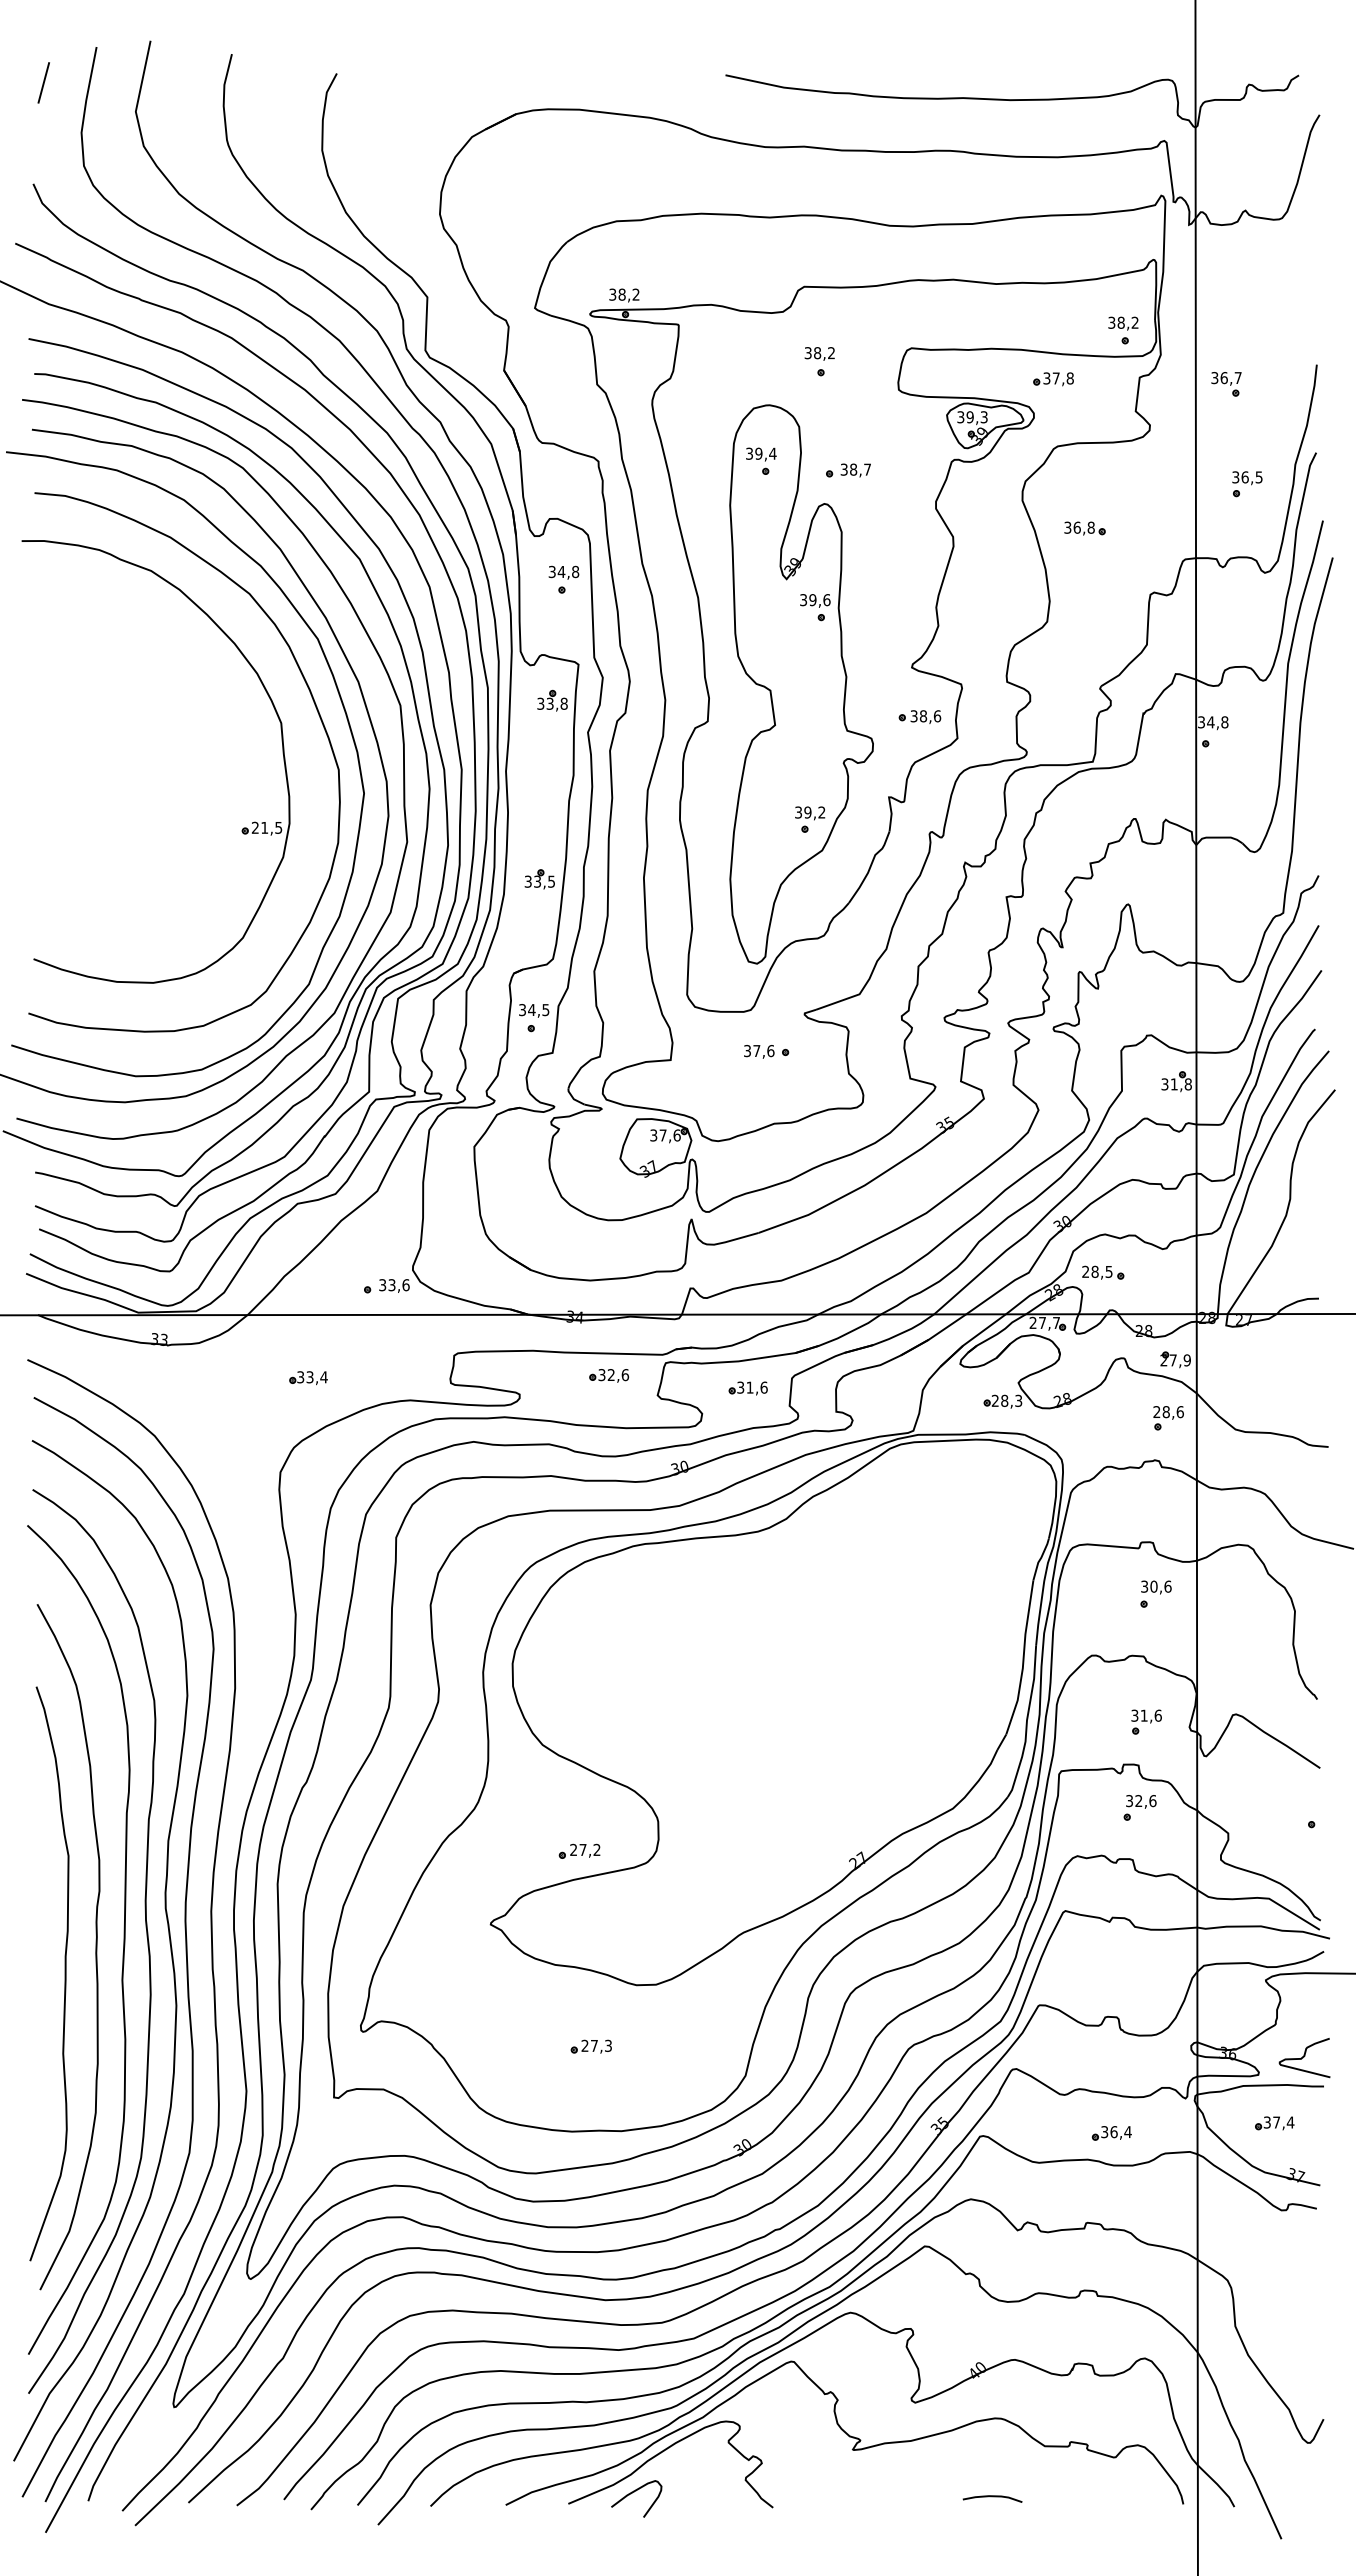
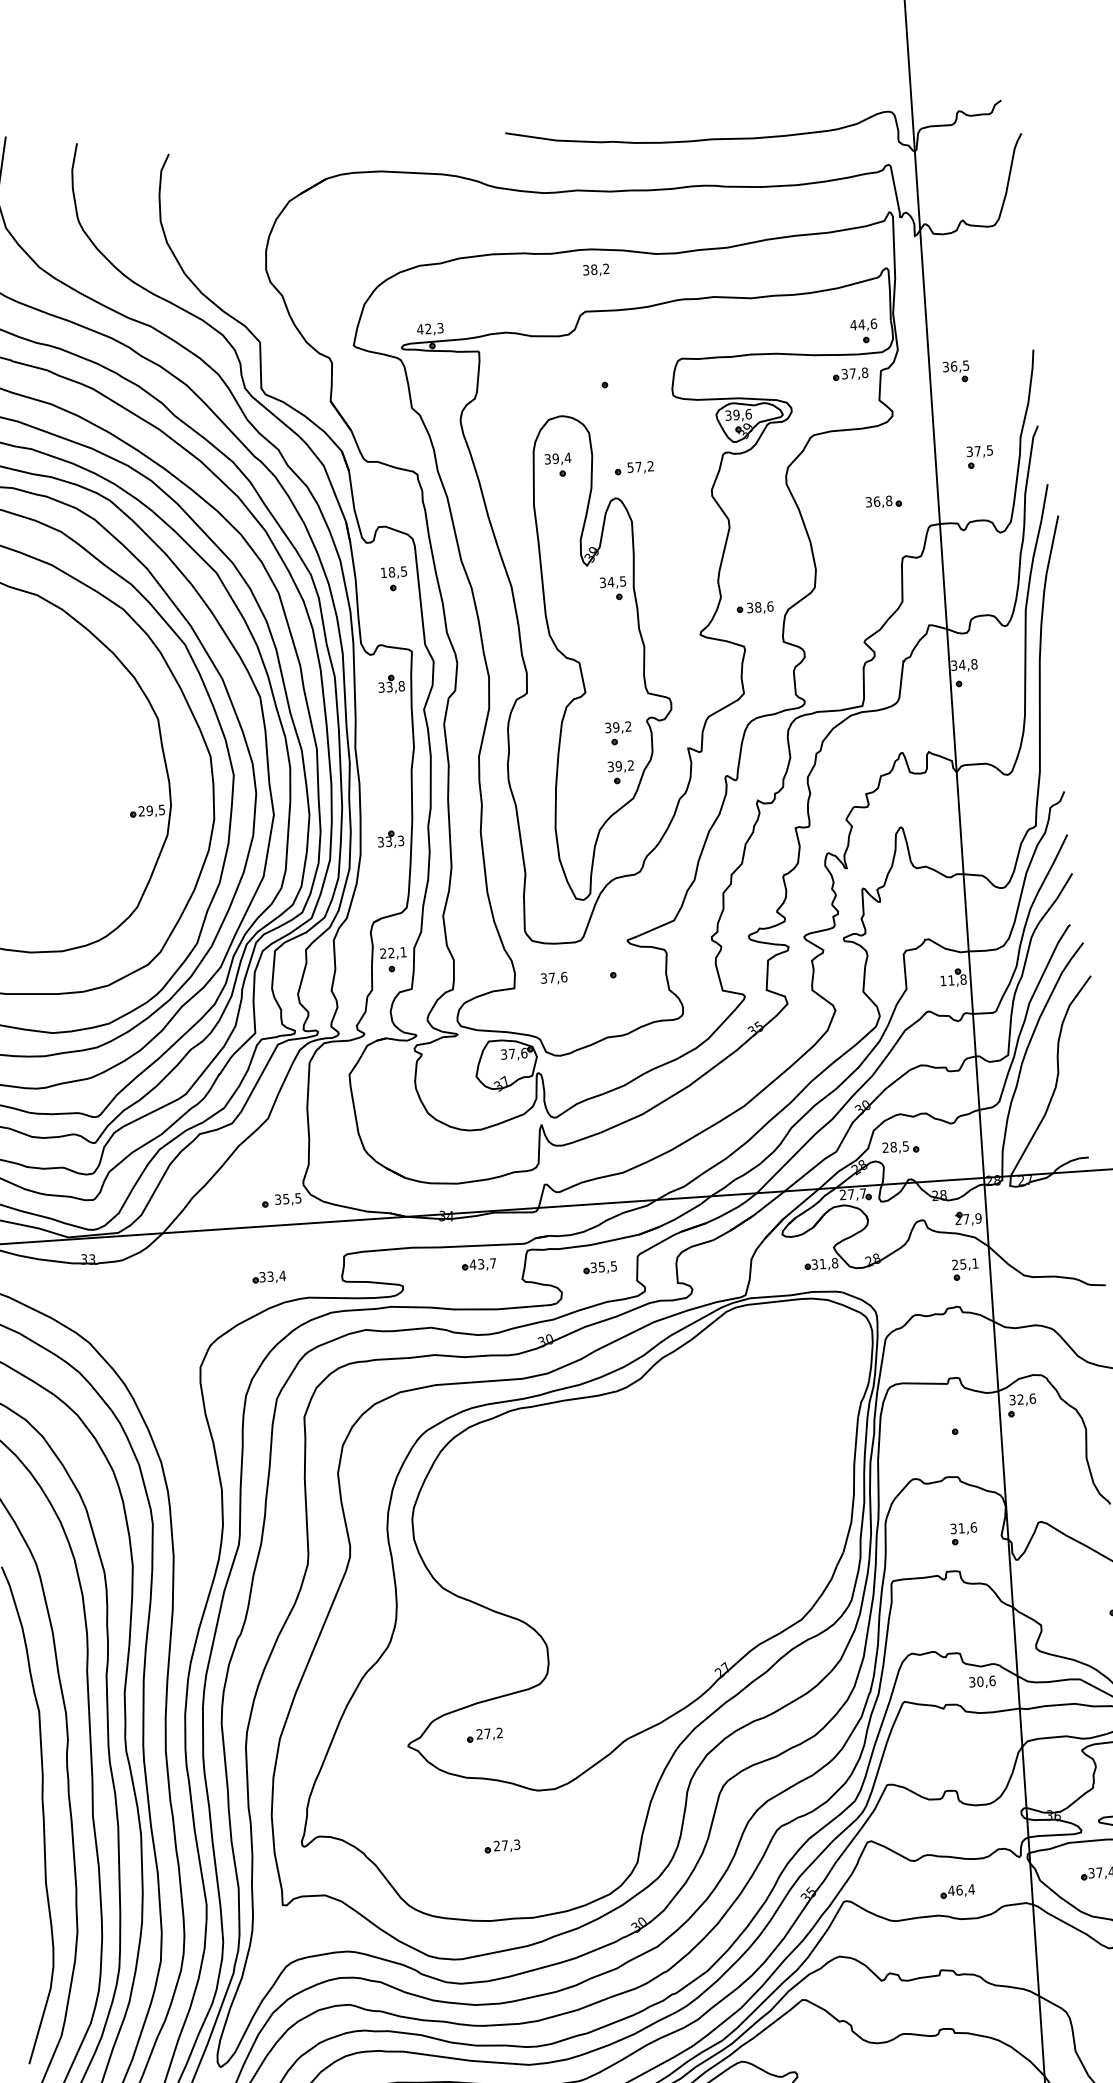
text: (624, 294) -> (430, 328), 38,2 -> 42,3
text: (1123, 322) -> (863, 324), 38,2 -> 44,6
text: (819, 353) -> (595, 269), moved
text: (1237, 378) -> (965, 366), 36,7 -> 36,5
part: (1053, 379) -> (850, 374), moved
text: (983, 417) -> (748, 414), 39,3 -> 39,6
text: (855, 469) -> (640, 466), 38,7 -> 57,2
text: (1244, 477) -> (977, 451), 36,5 -> 37,5
part: (1084, 528) -> (883, 501), moved
text: (563, 571) -> (393, 571), 34,8 -> 18,5
text: (819, 600) -> (616, 582), 39,6 -> 34,5
part: (919, 716) -> (754, 607), moved
part: (810, 774) -> (618, 733), added
text: (264, 827) -> (149, 810), 21,5 -> 29,5
text: (551, 880) -> (400, 839), 33,5 -> 33,3
text: (534, 1010) -> (393, 953), 34,5 -> 22,1
text: (759, 1051) -> (554, 978), moved
text: (1164, 1084) -> (942, 981), 31,8 -> 11,8
text: (398, 1285) -> (291, 1198), 33,6 -> 35,5
text: (613, 1375) -> (483, 1264), 32,6 -> 43,7
part: (308, 1378) -> (269, 1277), moved
text: (756, 1387) -> (607, 1266), 31,6 -> 35,5
text: (1006, 1400) -> (824, 1263), 28,3 -> 31,8
text: (1172, 1412) -> (968, 1264), 28,6 -> 25,1
text: (1156, 1587) -> (982, 1682), moved
part: (1139, 1807) -> (1021, 1405), moved
part: (579, 1850) -> (484, 1734), moved
text: (1104, 2132) -> (951, 1891), 36,4 -> 46,4

